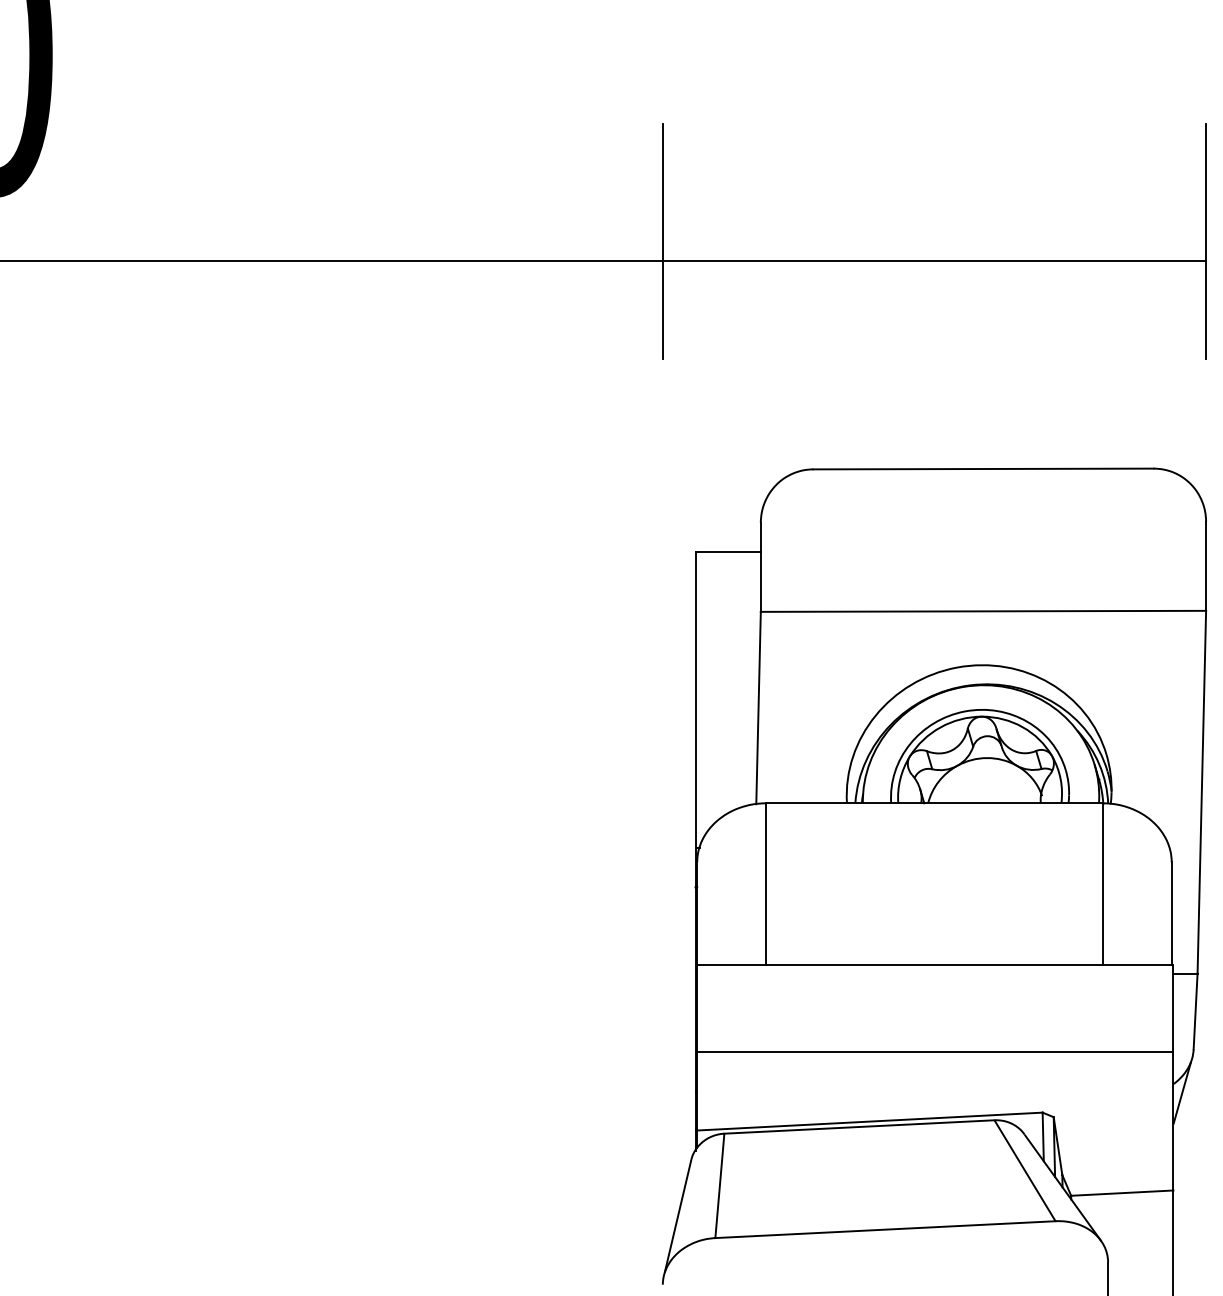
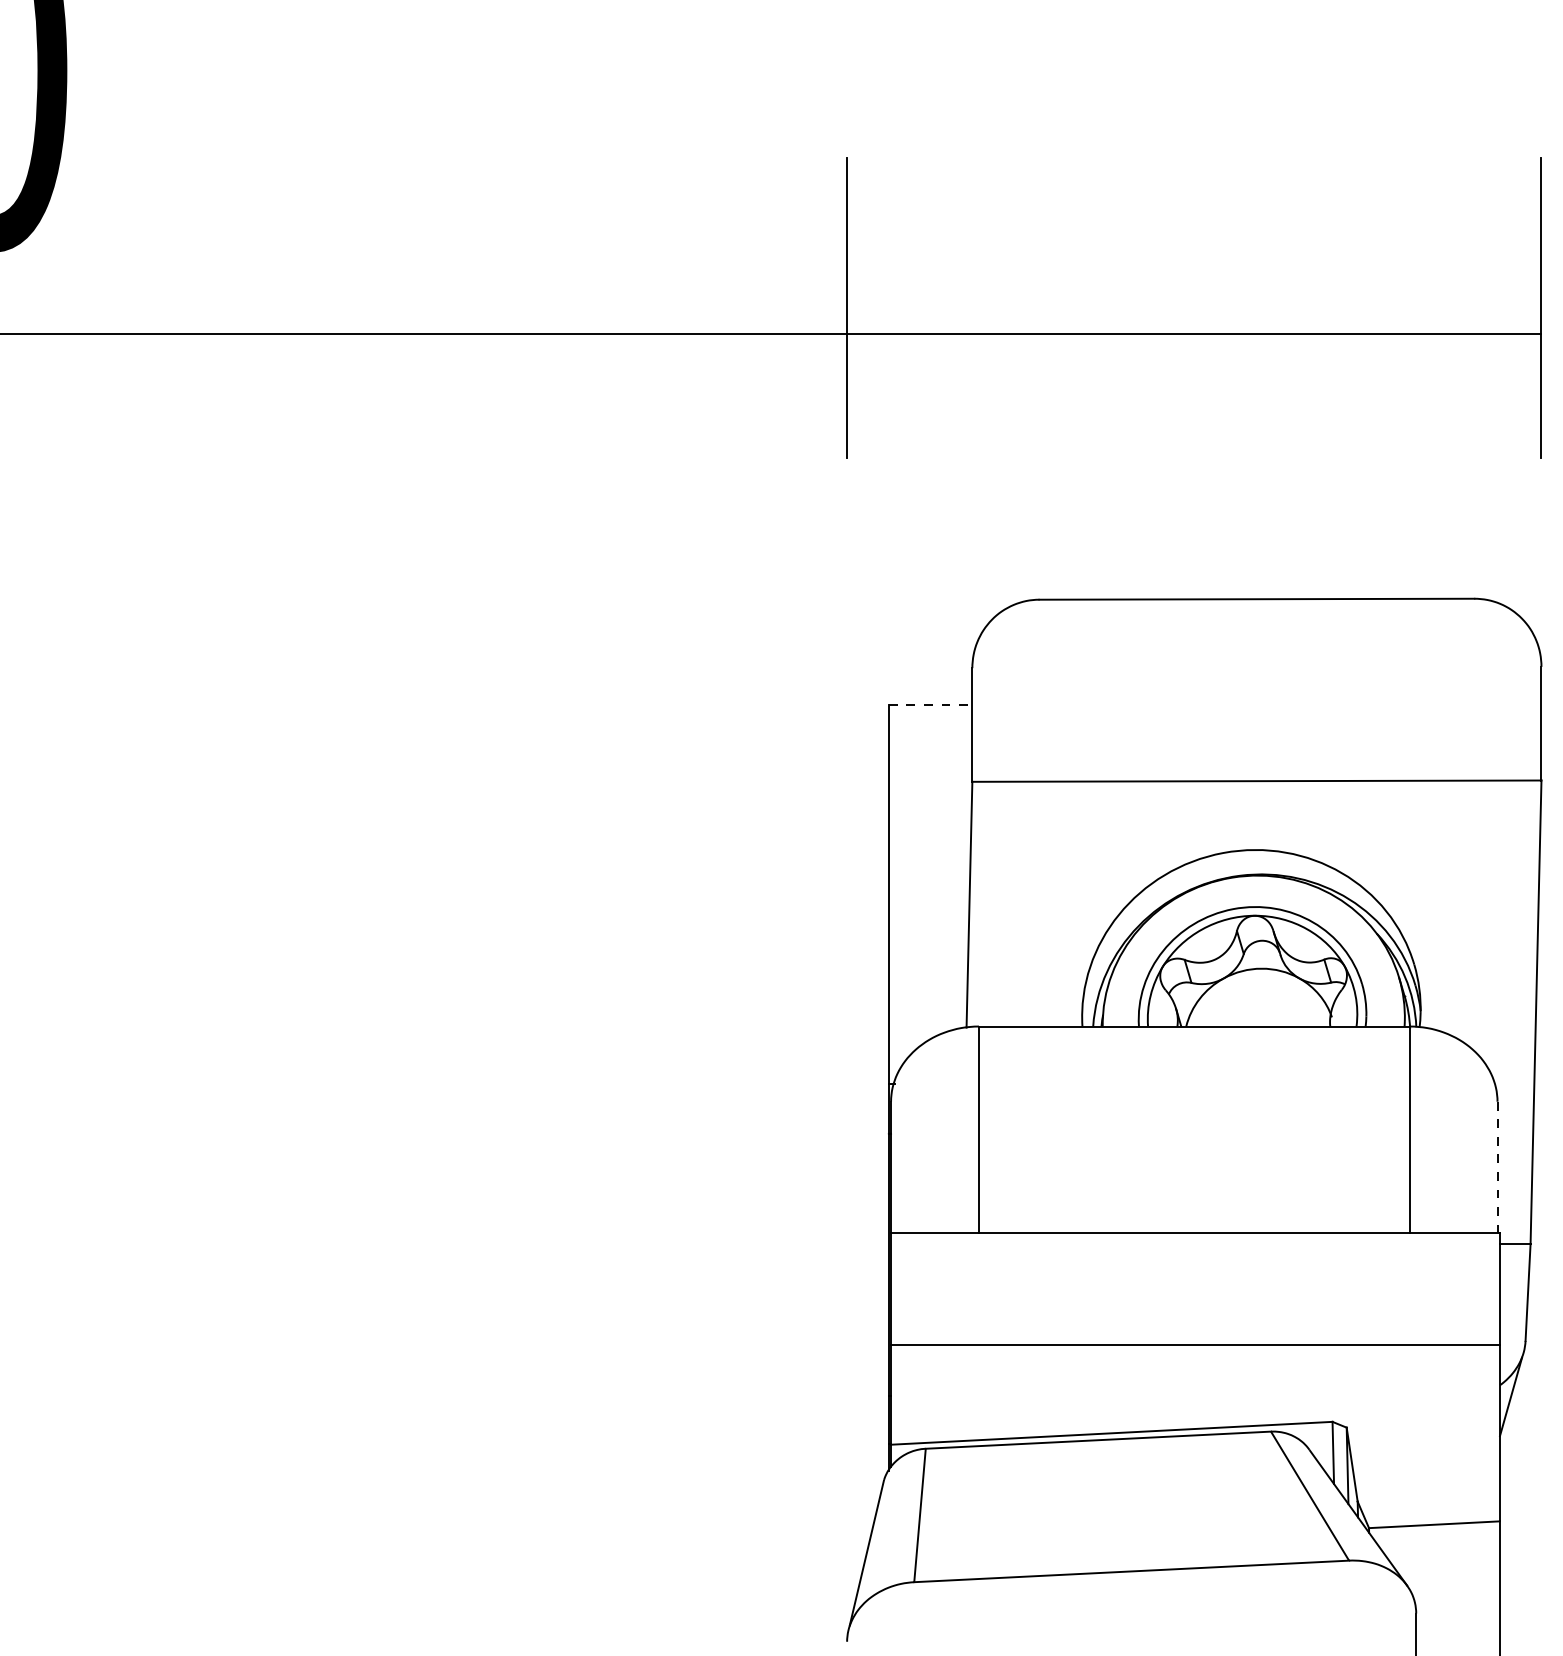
line: (728, 552) -> (930, 705), solid -> dashed
line: (1171, 913) -> (1497, 1167), solid -> dashed

